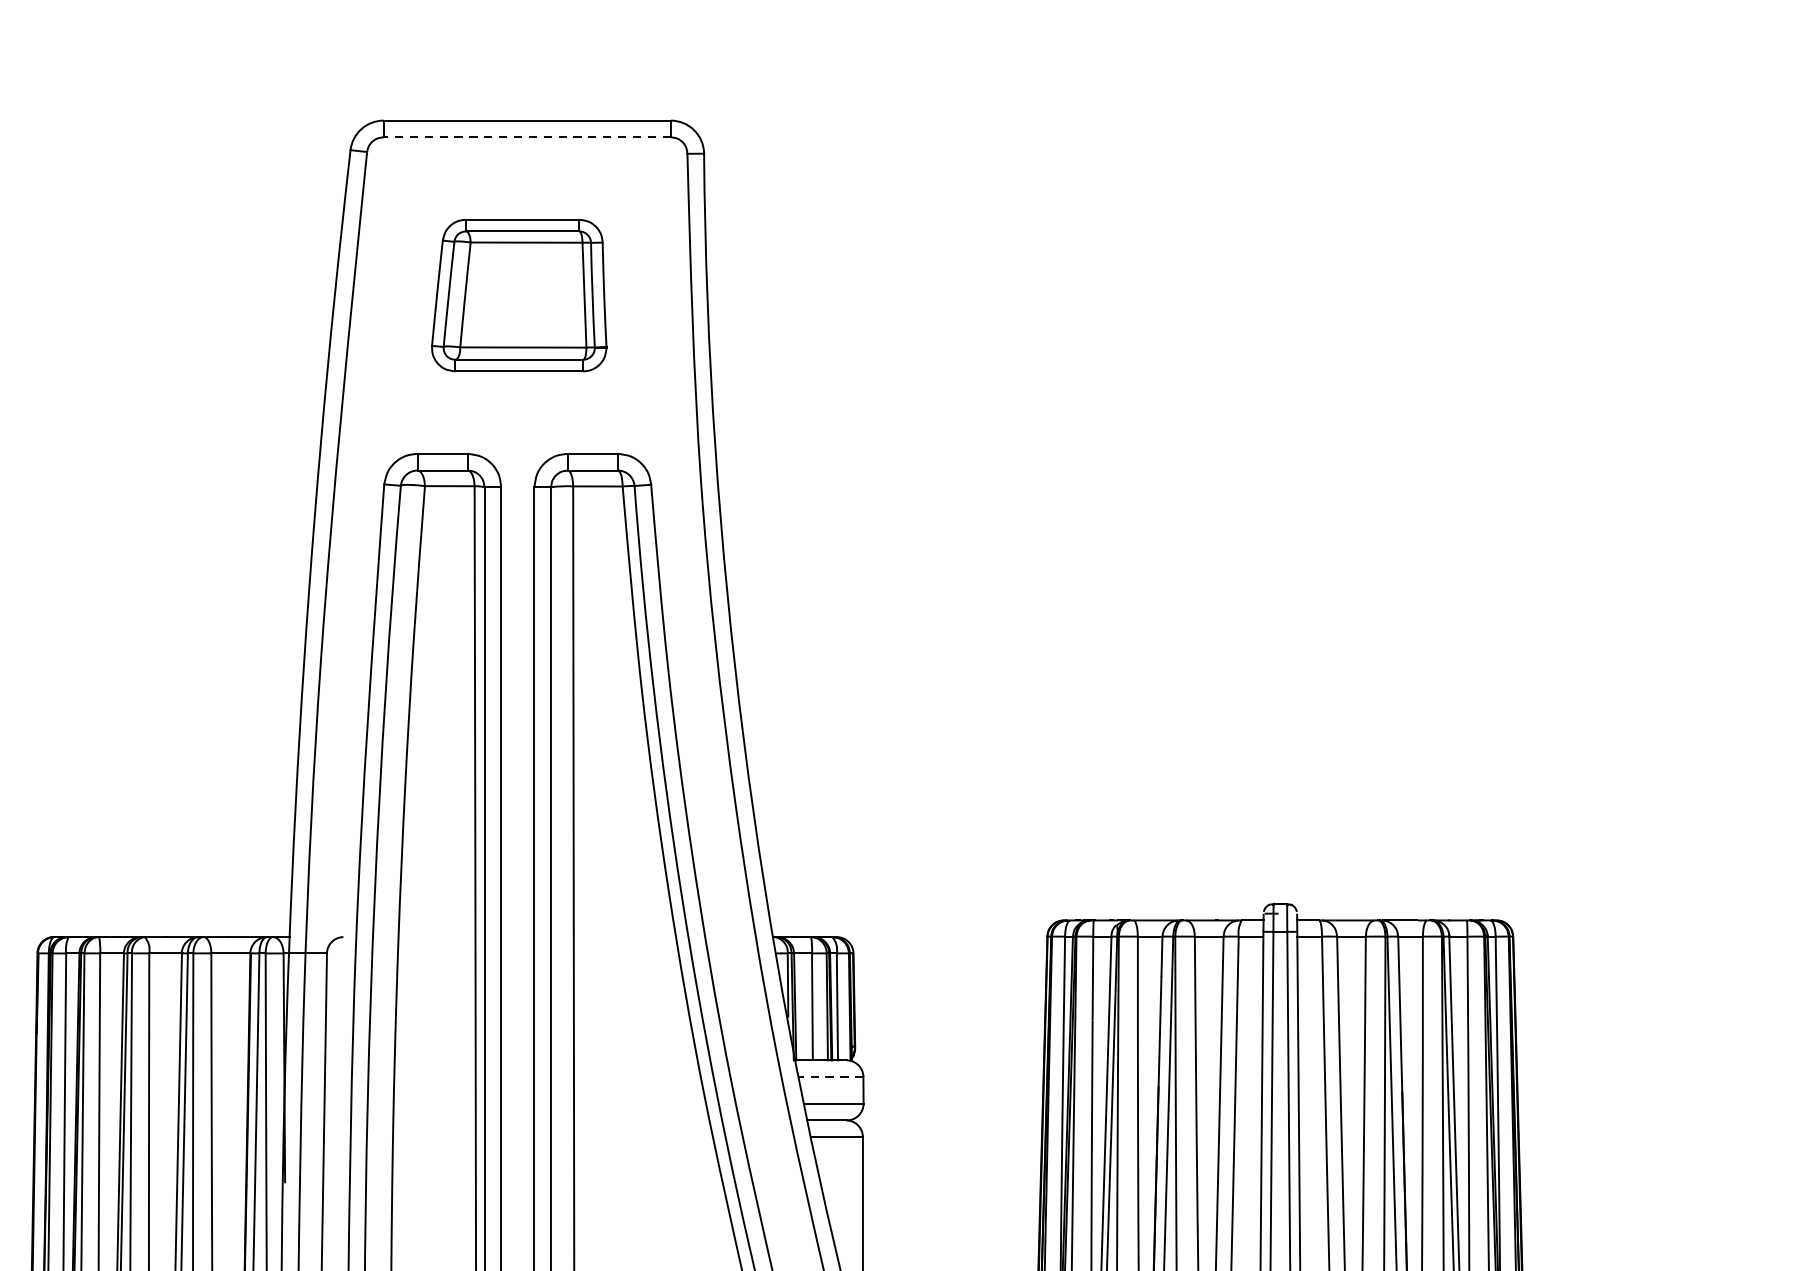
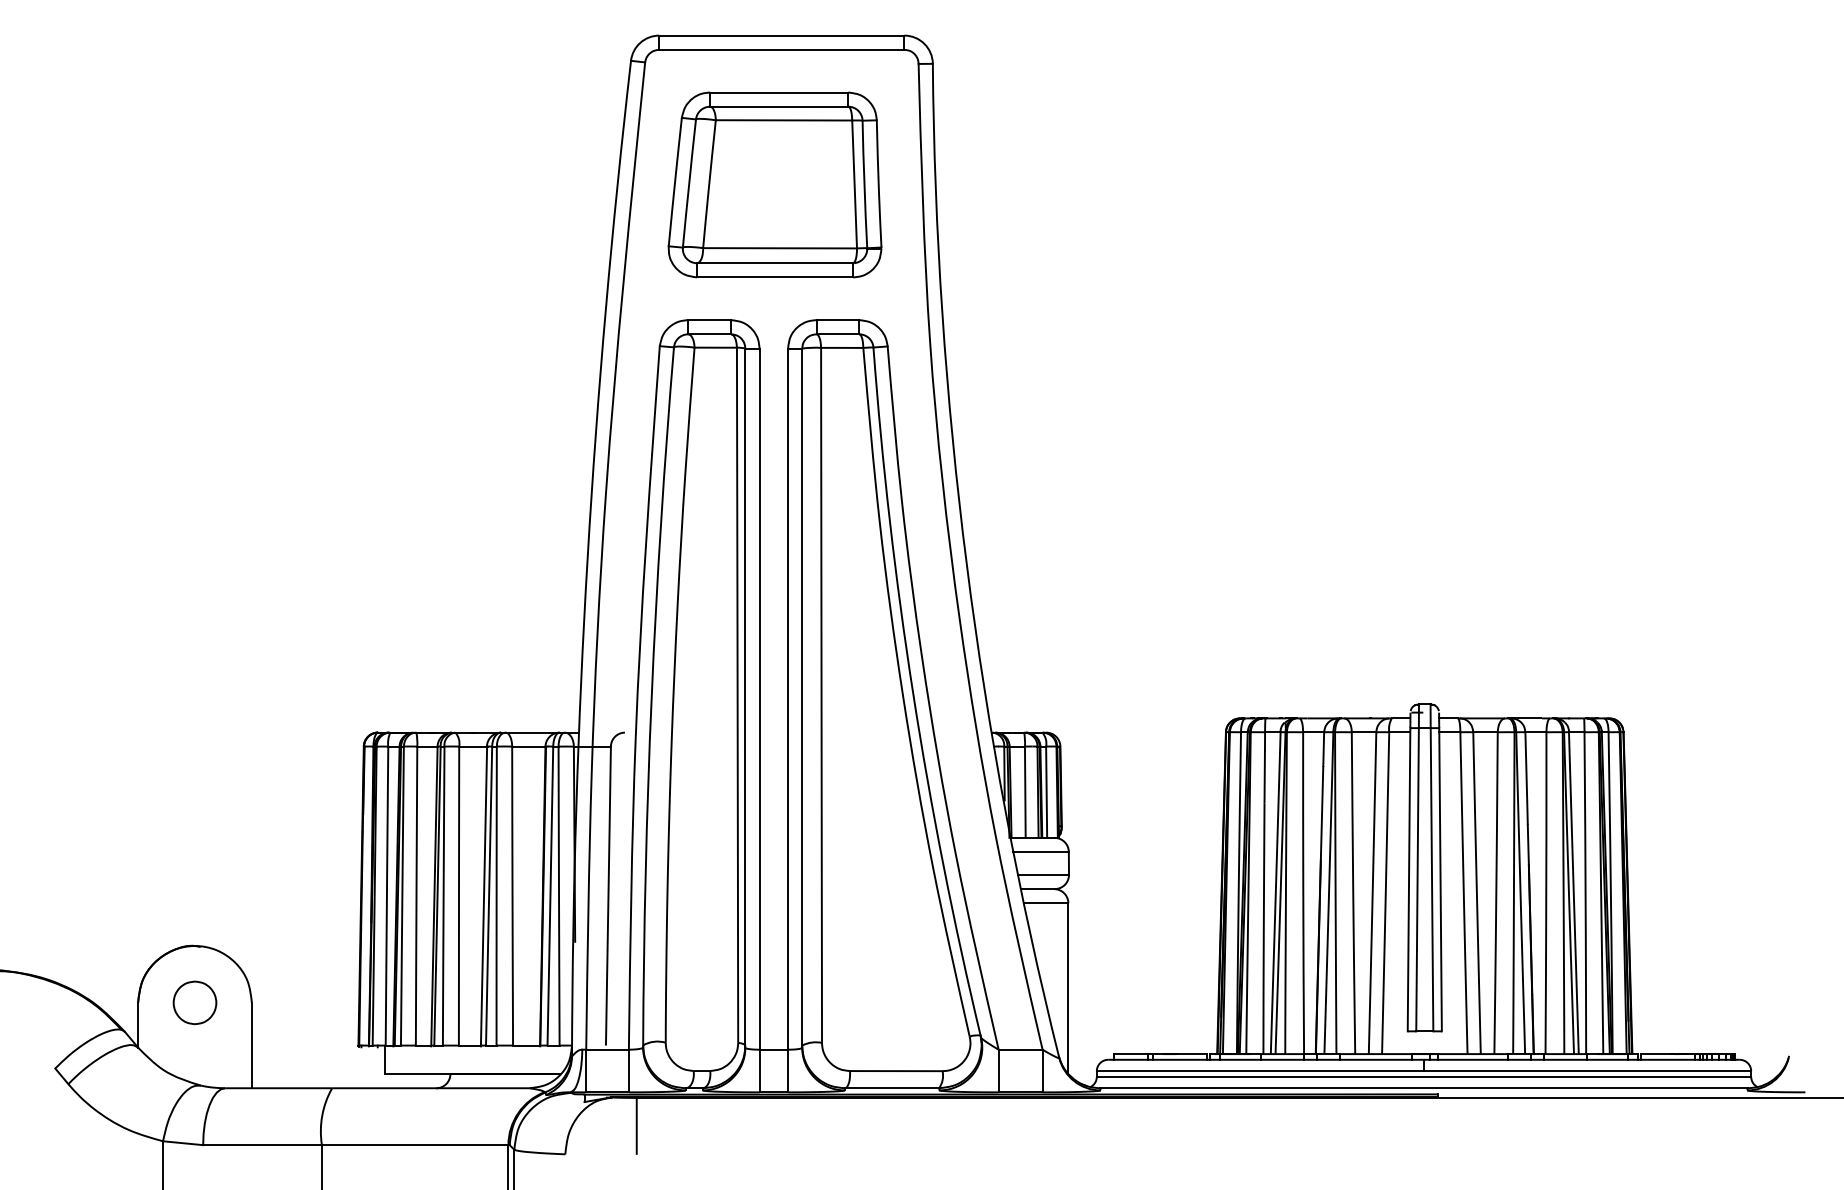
line: (526, 136) -> (781, 49), dashed -> solid
part: (518, 295) -> (774, 184), size x1.43
line: (831, 1077) -> (1041, 852), dashed -> solid

